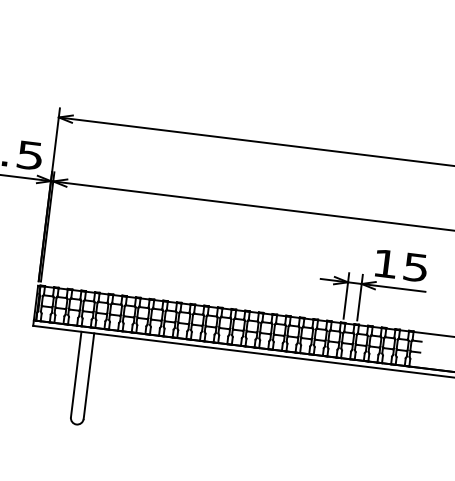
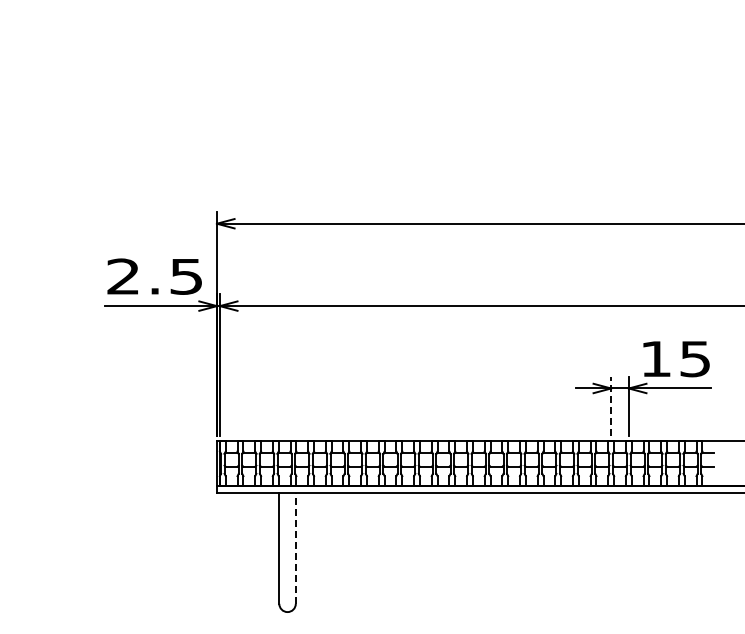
line: (346, 295) -> (611, 405), solid -> dashed
line: (88, 376) -> (295, 548), solid -> dashed

